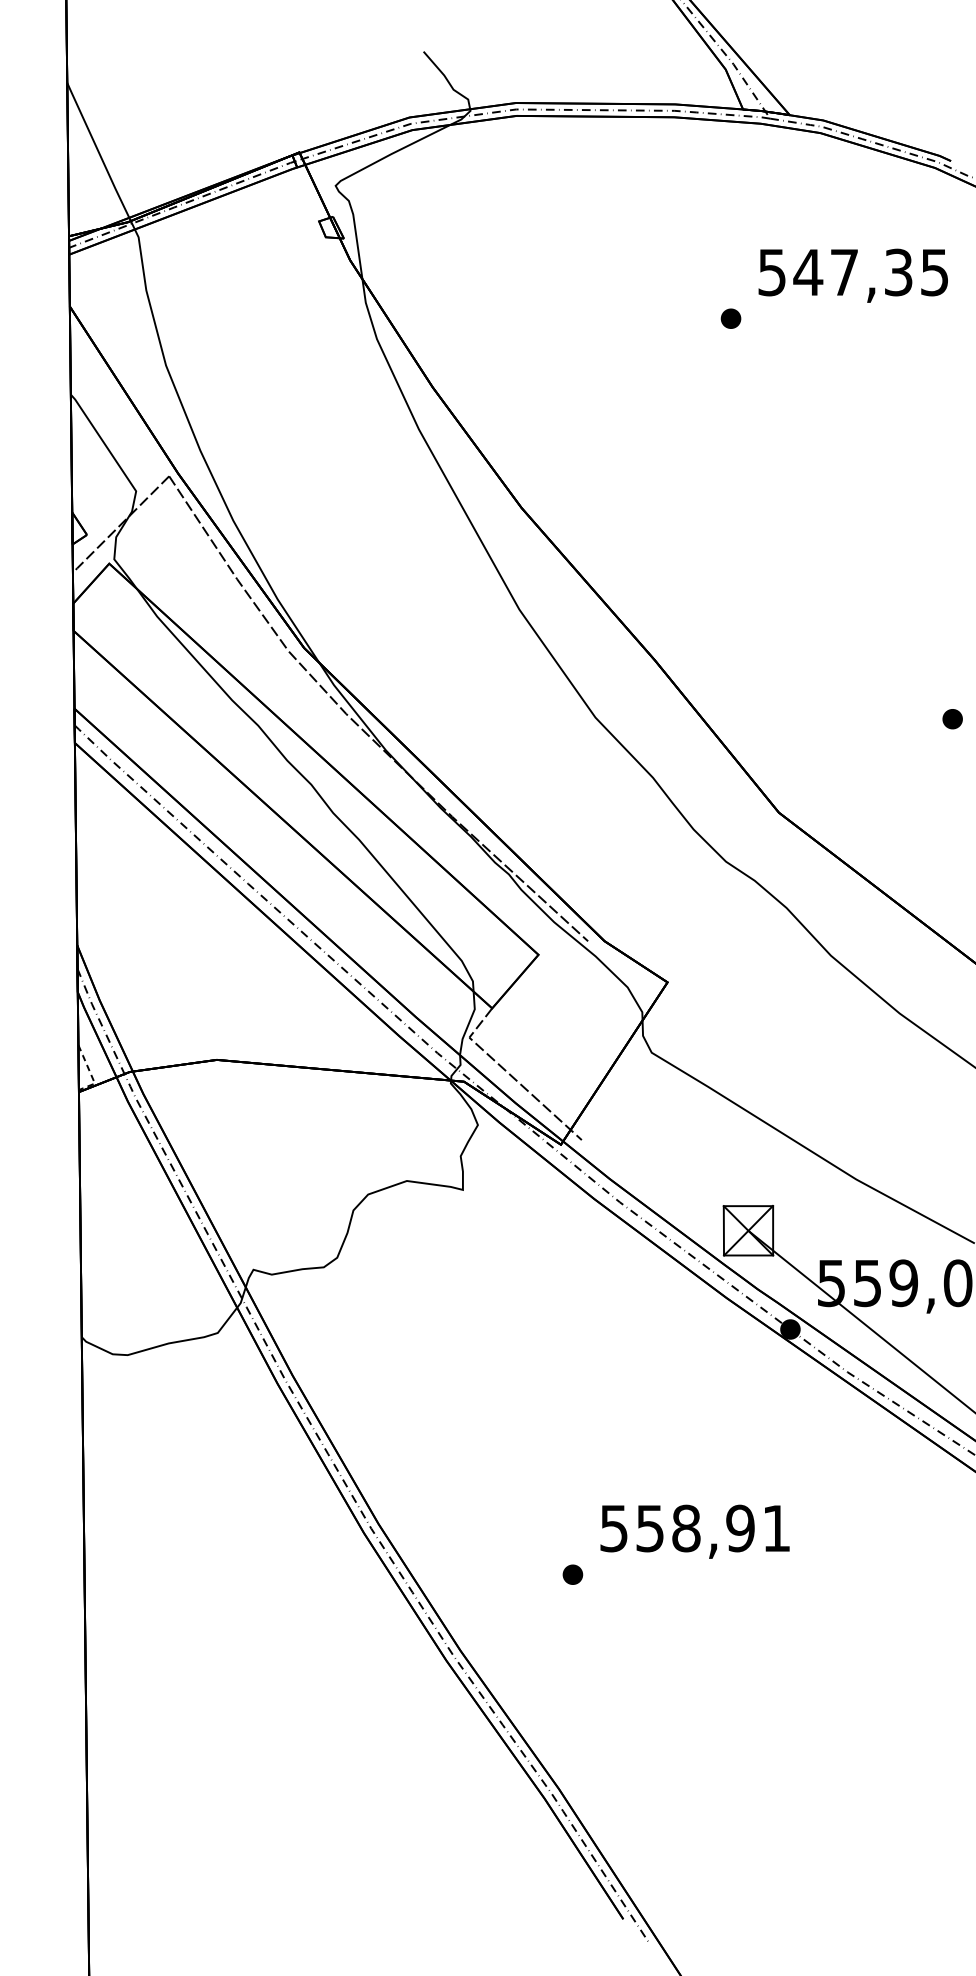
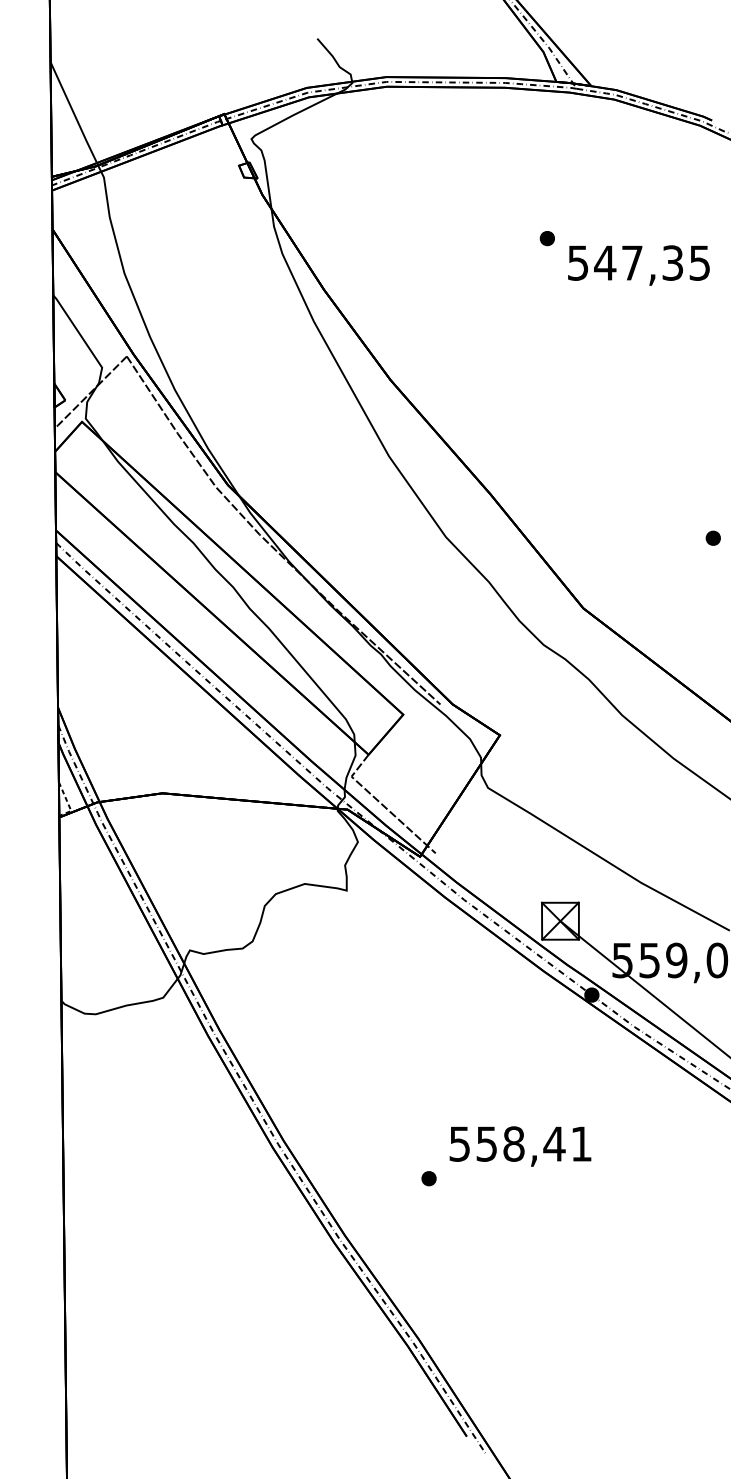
text: (852, 275) -> (638, 265), moved
text: (740, 1528) -> (554, 1144), 558,91 -> 558,41

